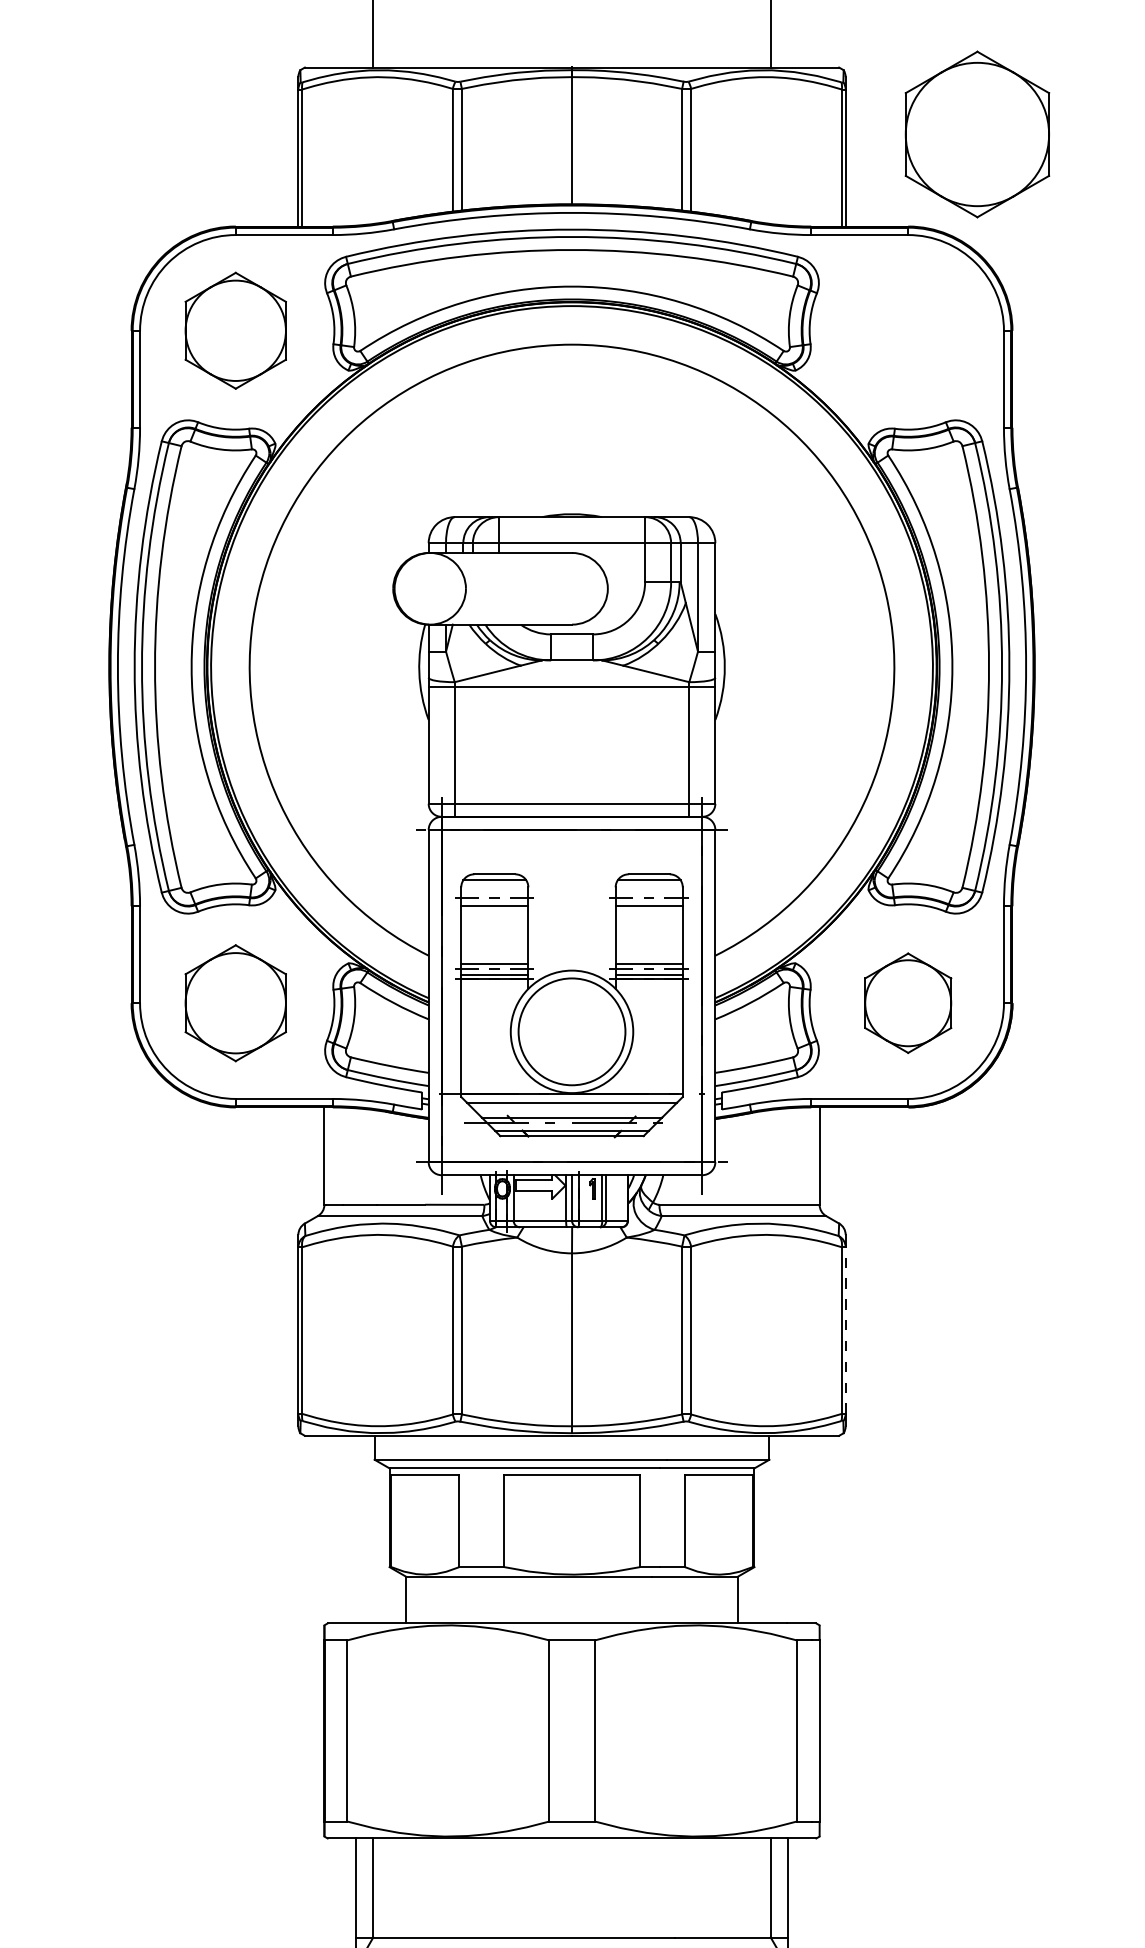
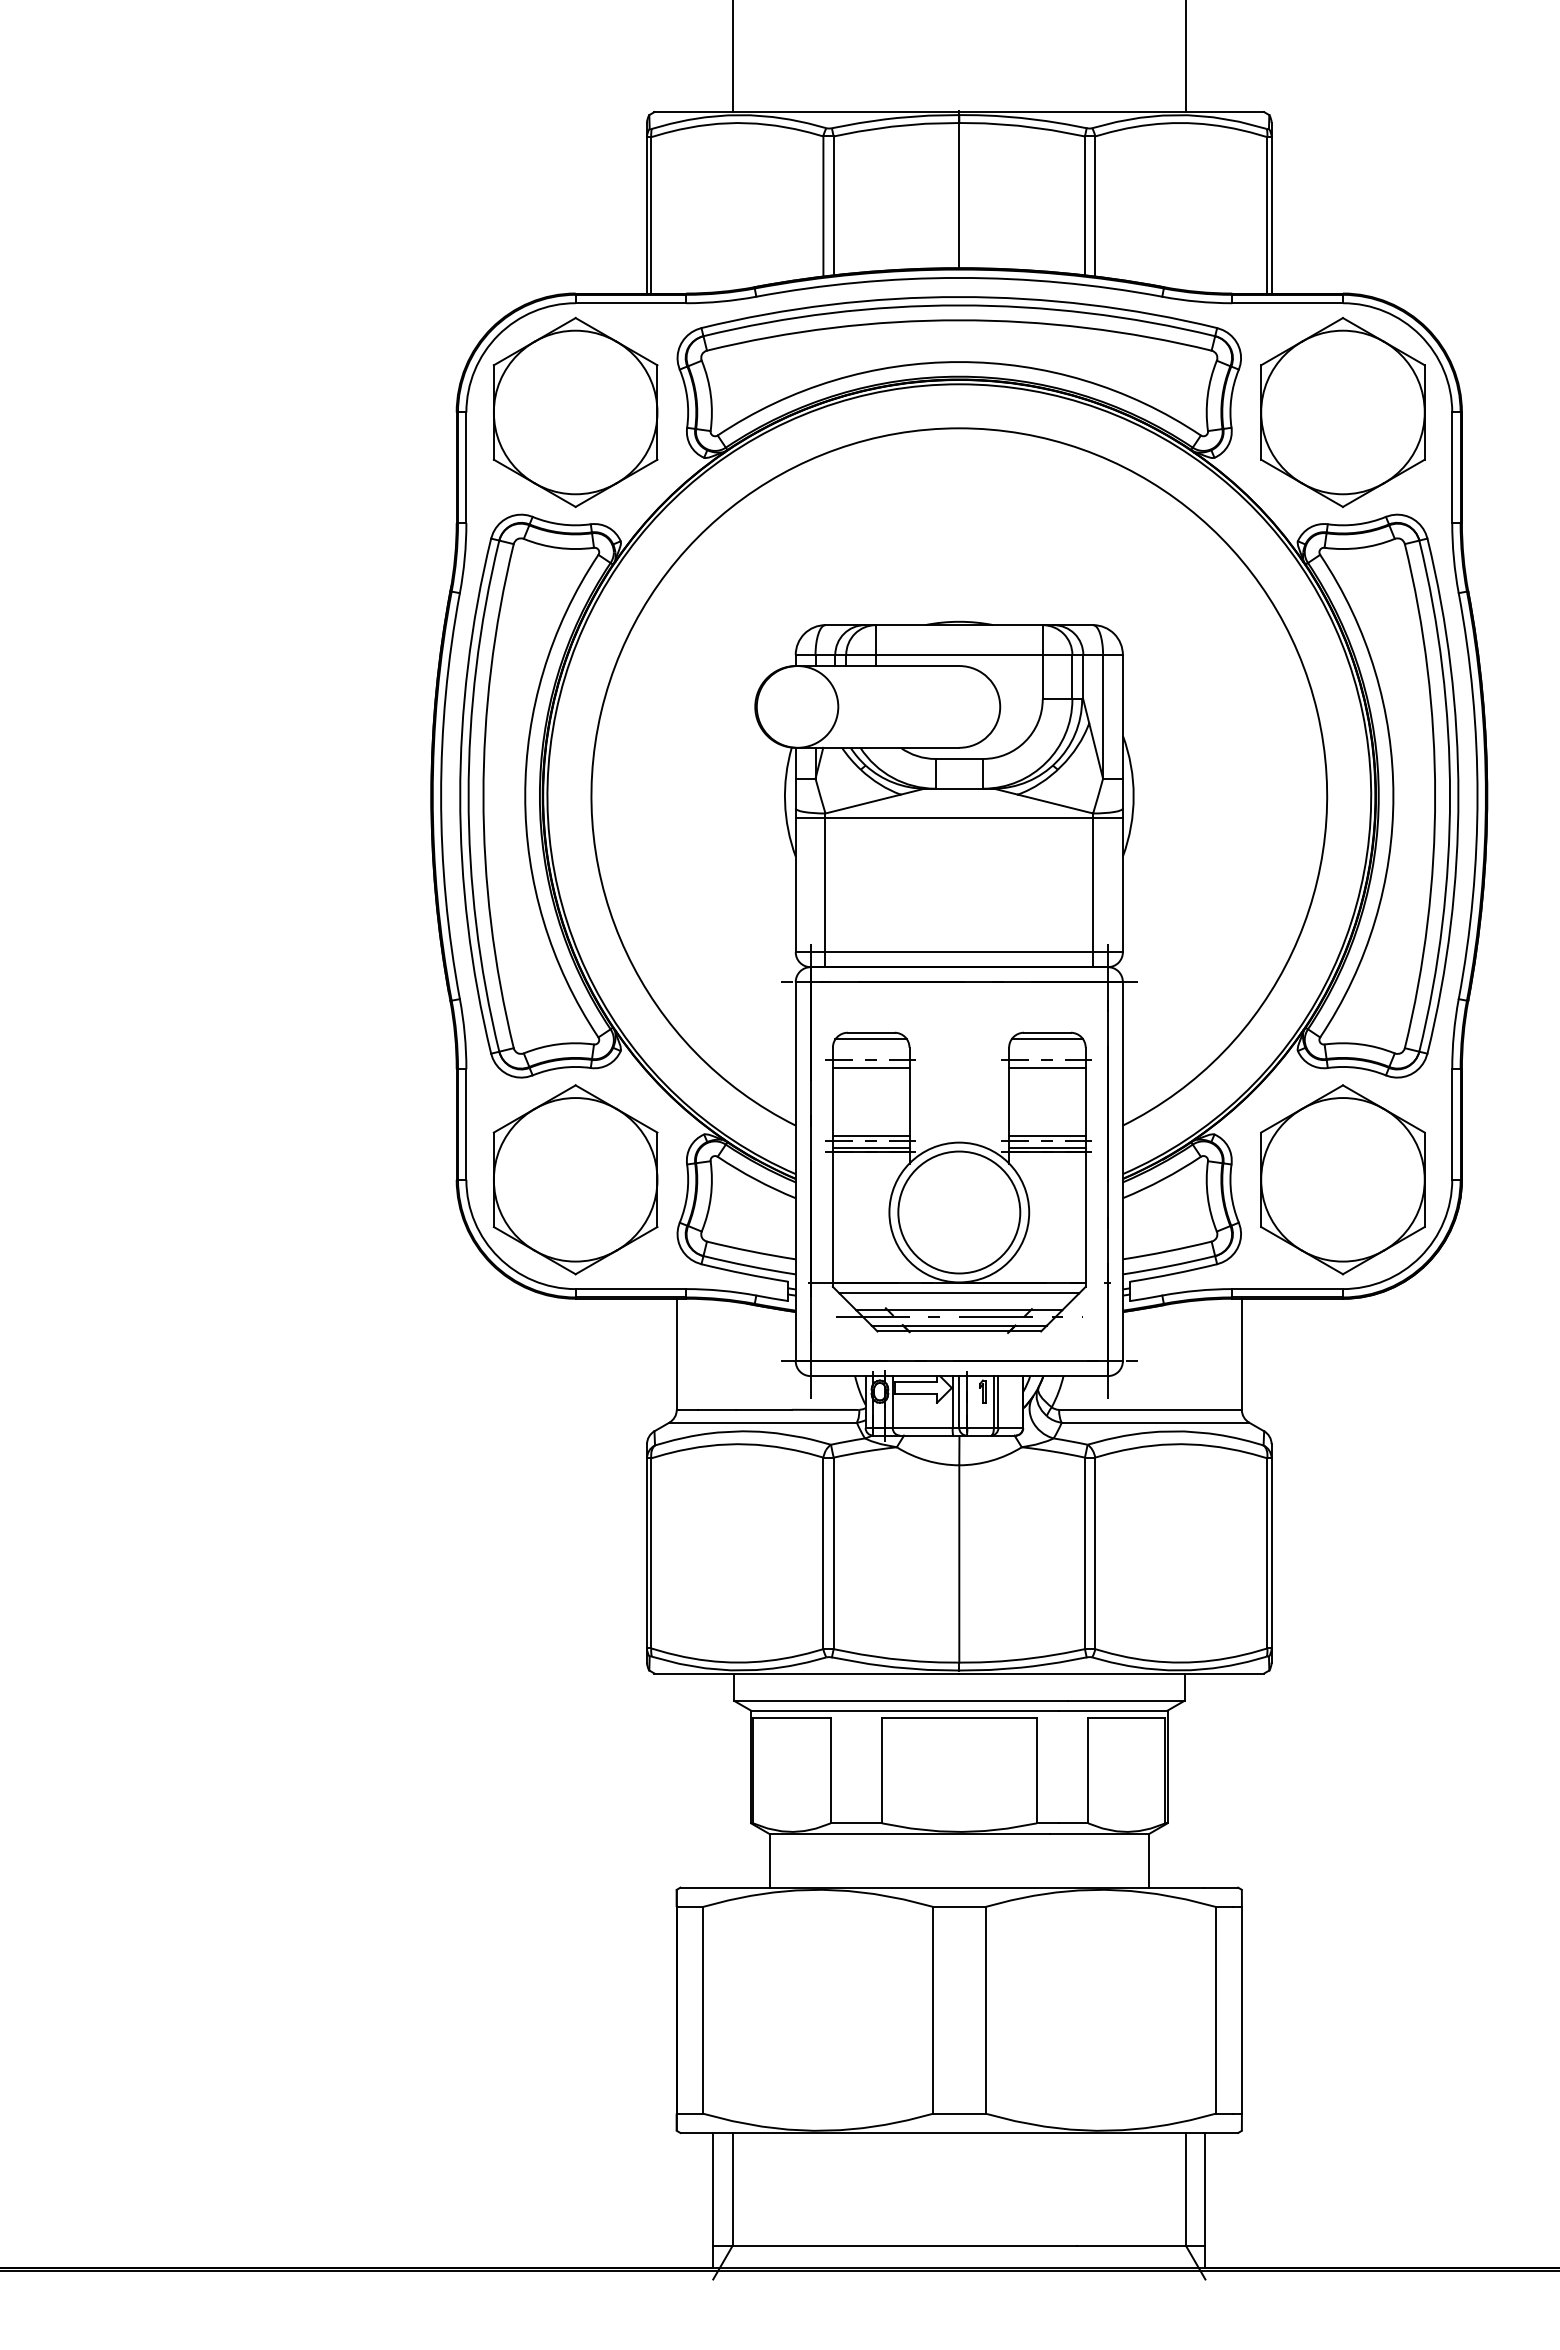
part: (977, 134) -> (1342, 412), moved
part: (235, 330) -> (575, 412), size x1.43
part: (235, 1002) -> (575, 1179), size x1.43
part: (907, 1002) -> (1342, 1179), size x1.67
line: (845, 1329) -> (1271, 1552), dashed -> solid

